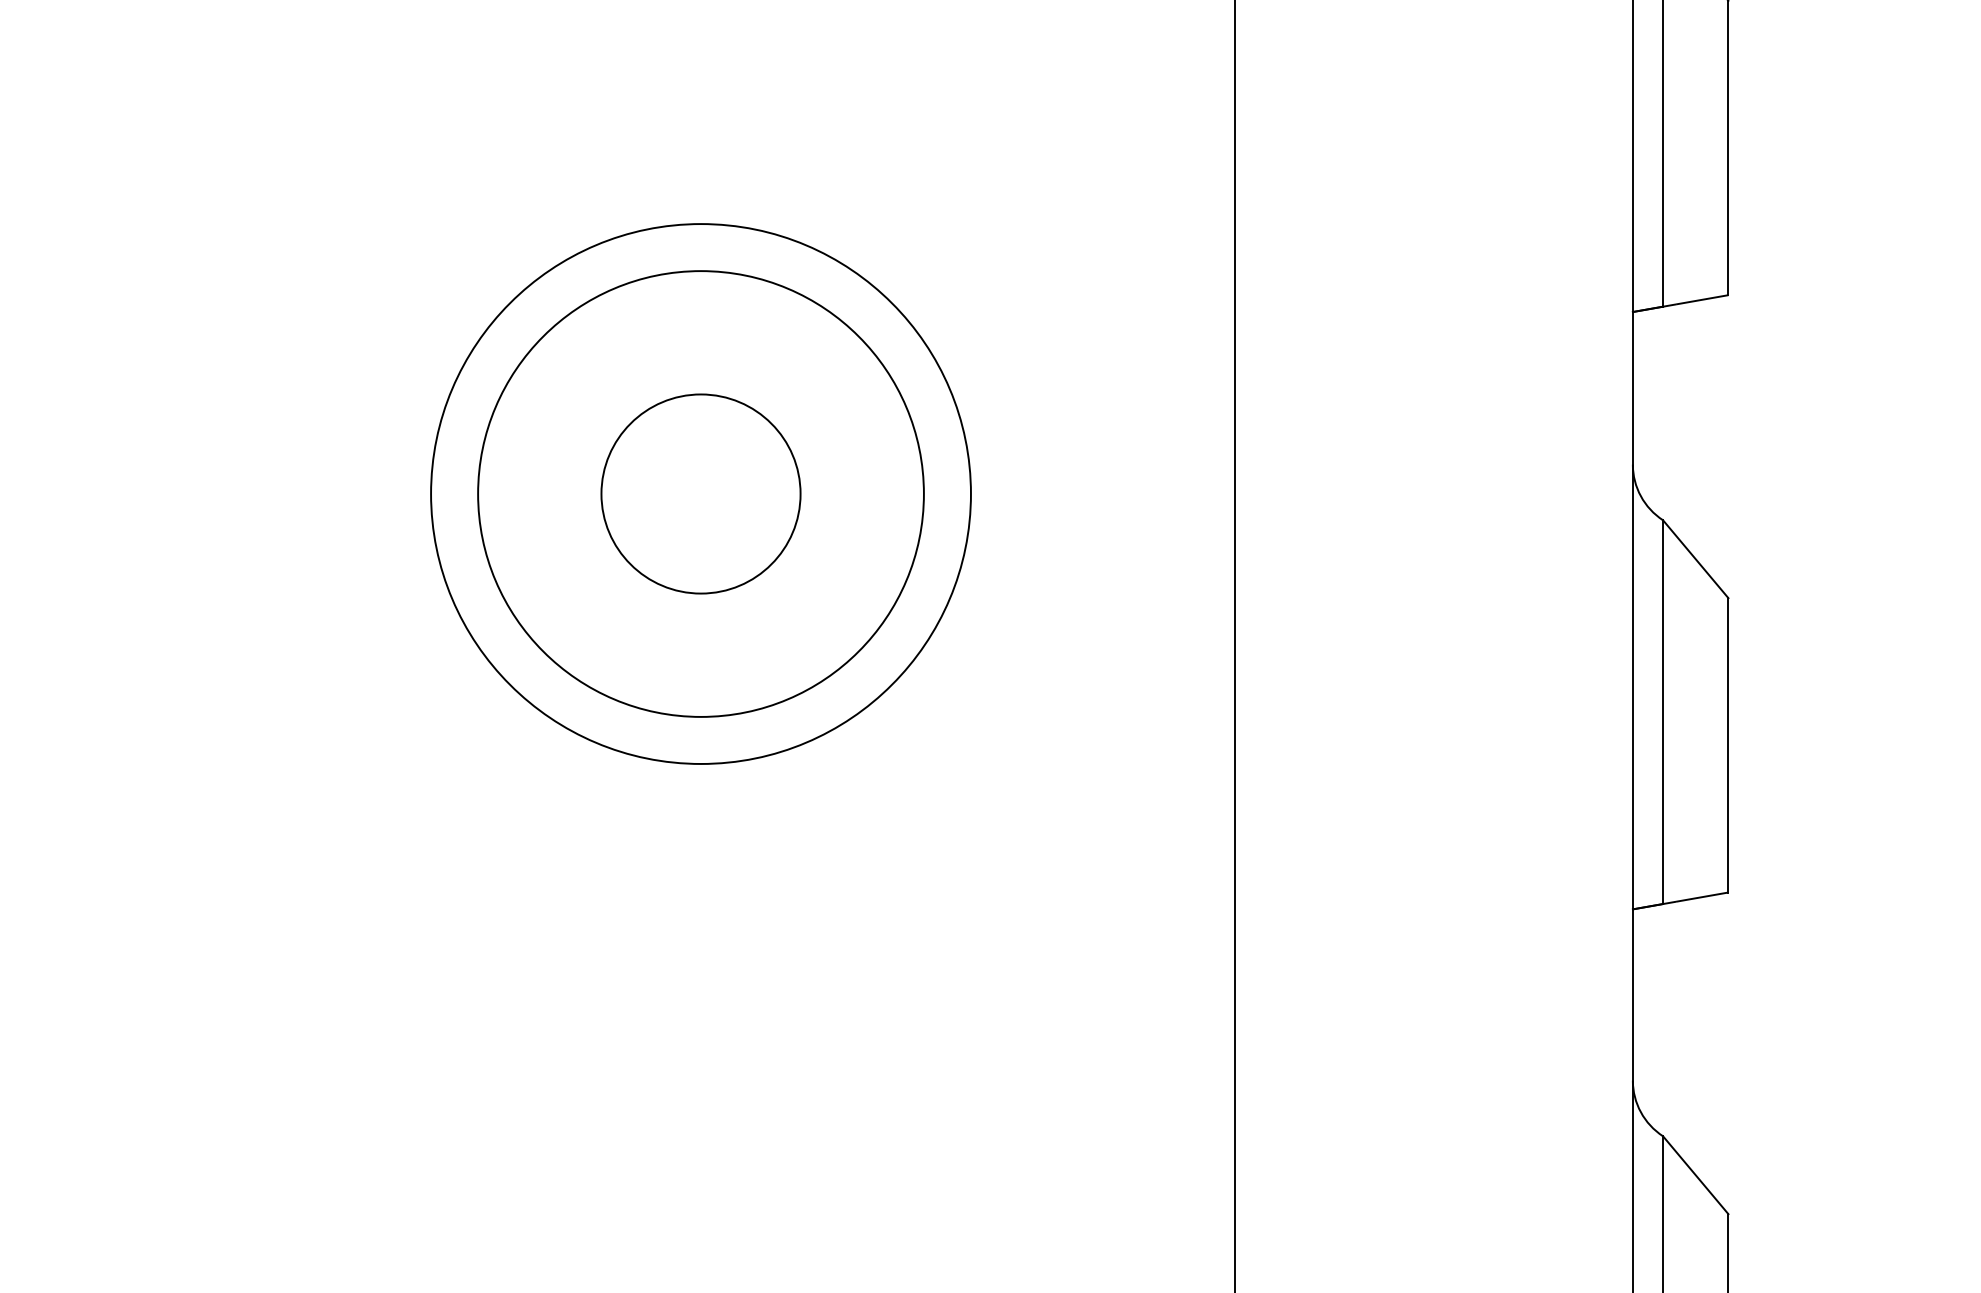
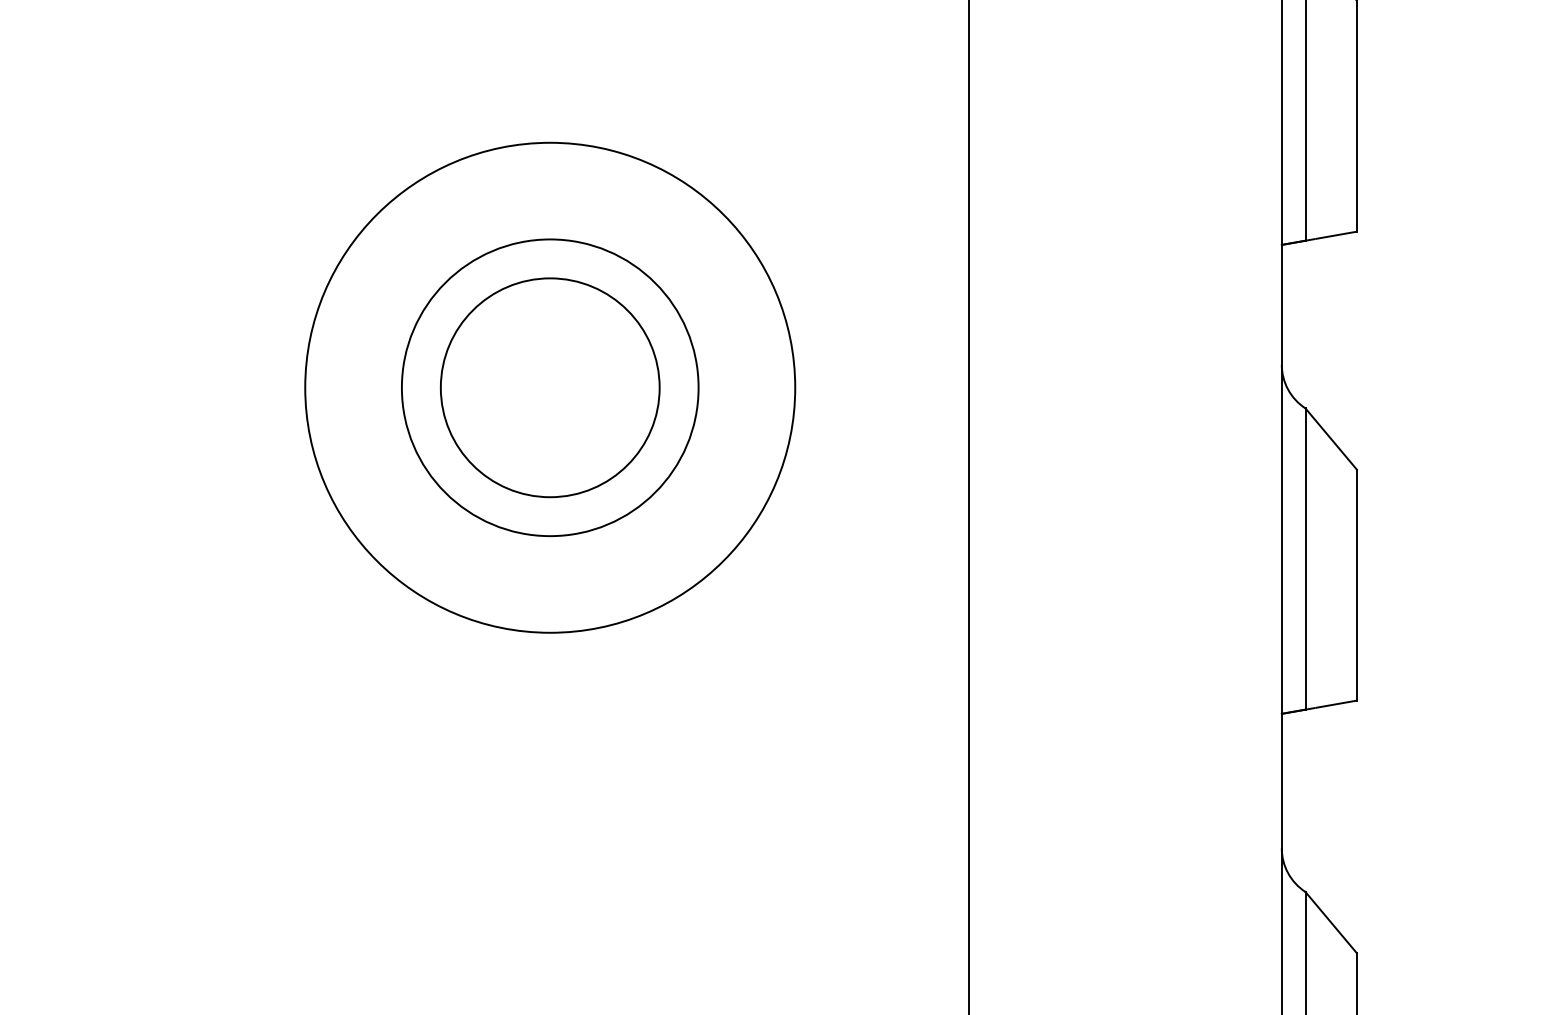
circle: (701, 493) -> (550, 387), size x0.7
circle: (701, 493) -> (550, 387), size x1.4
circle: (701, 493) -> (550, 387), size x1.4

